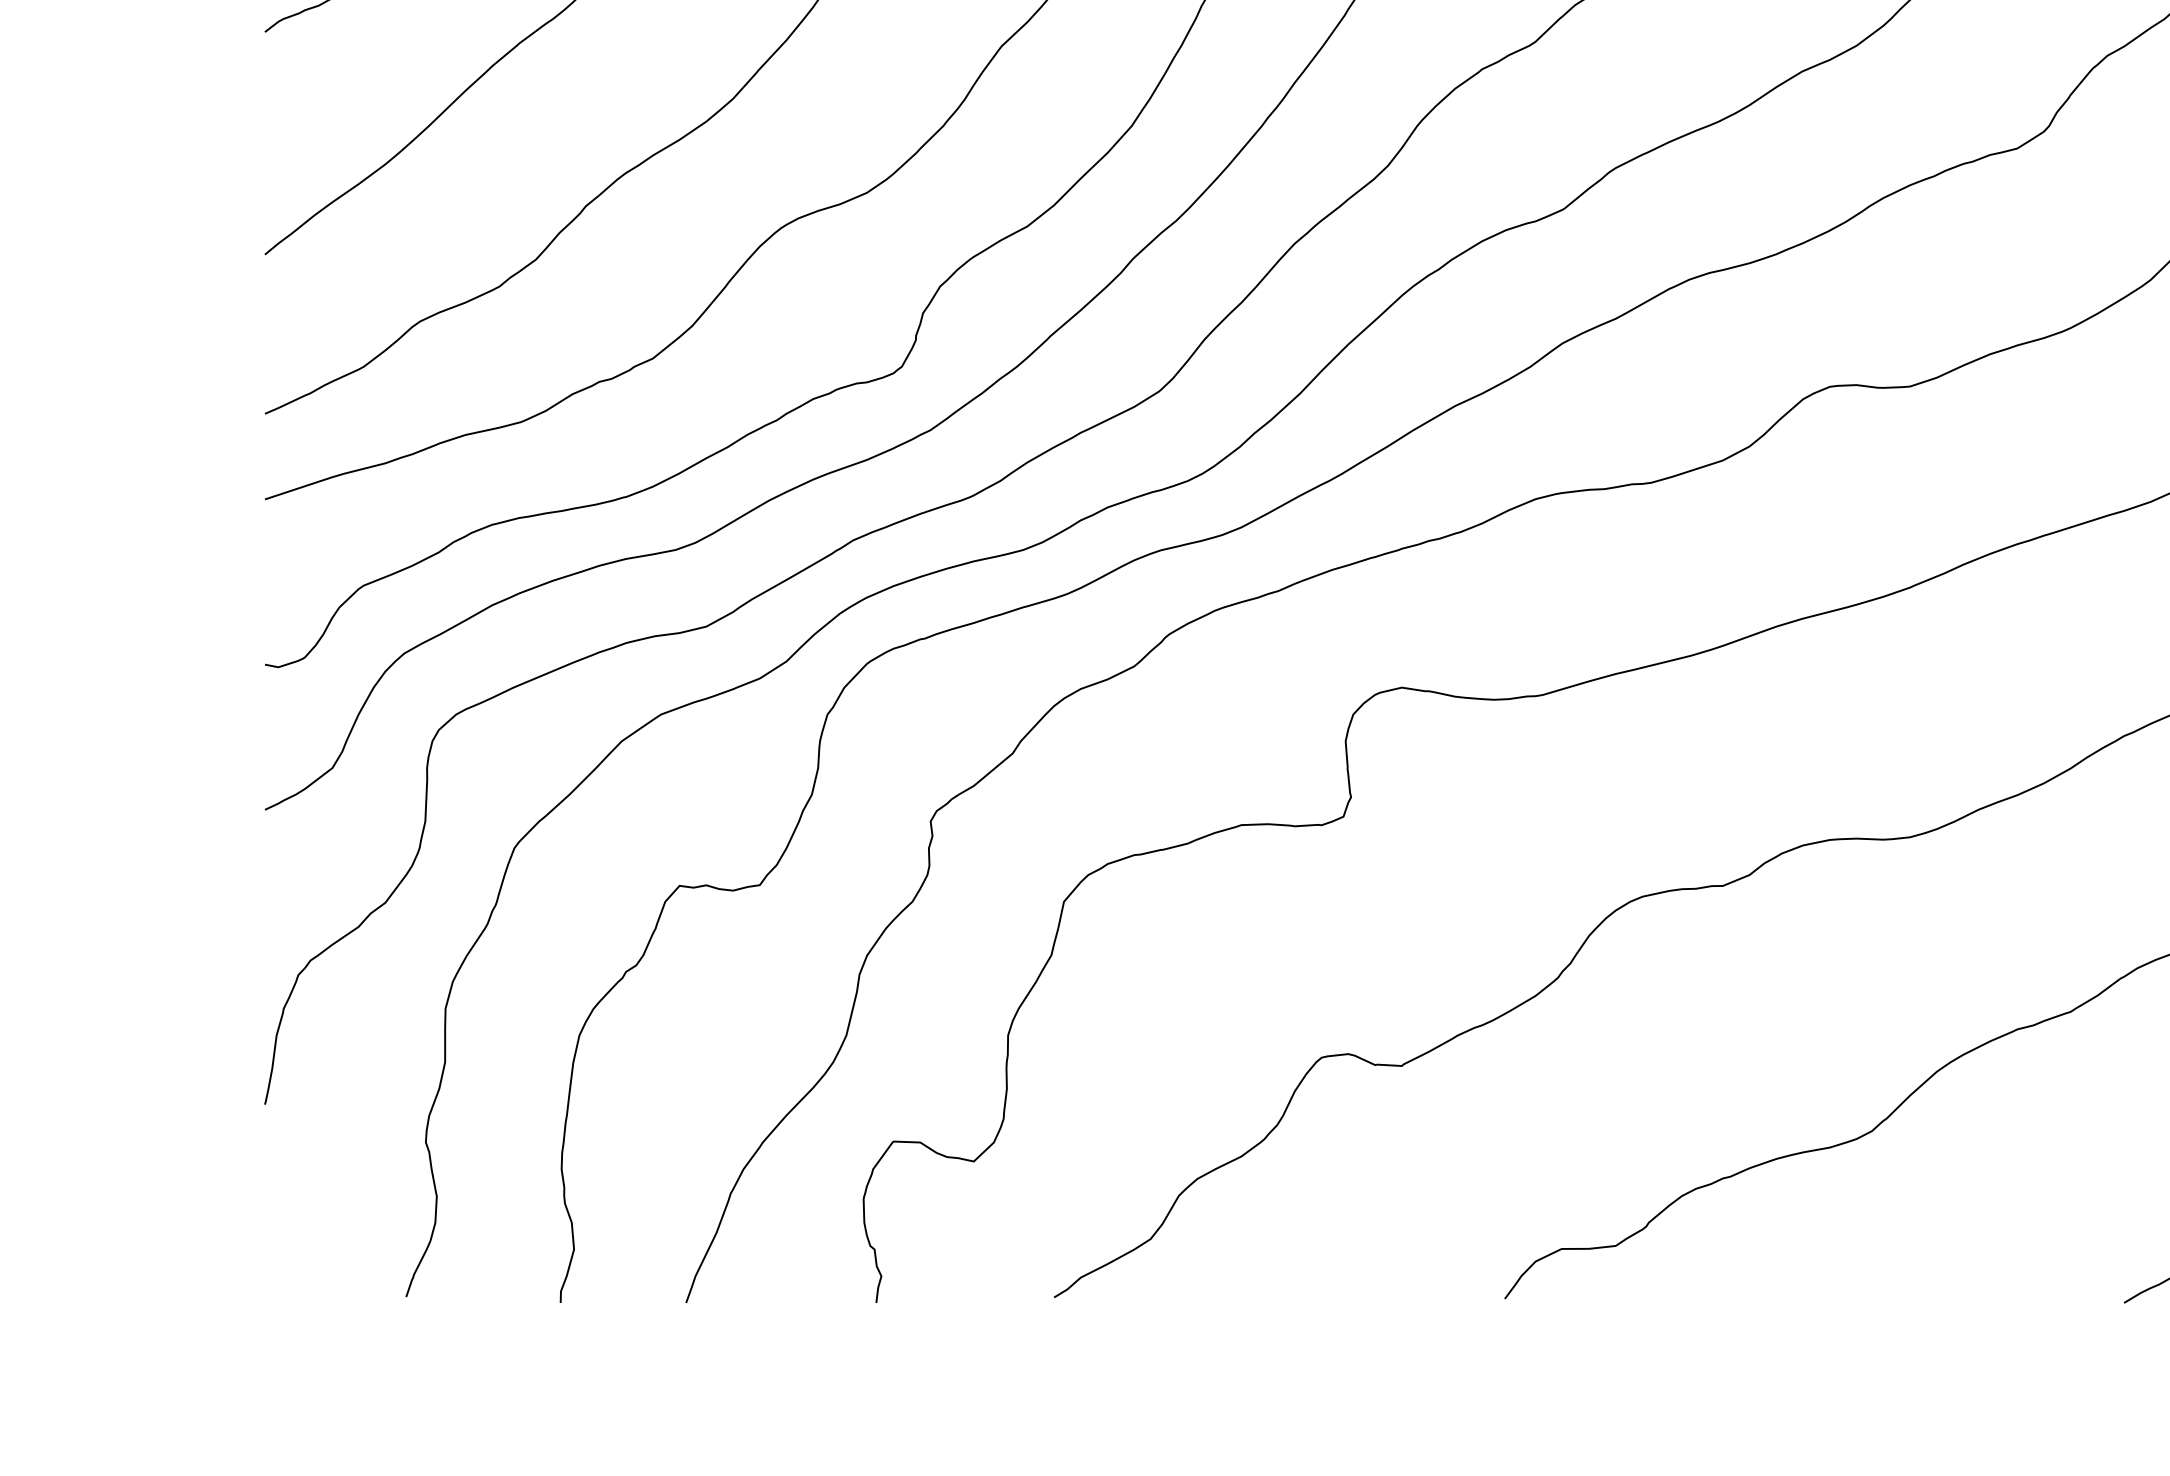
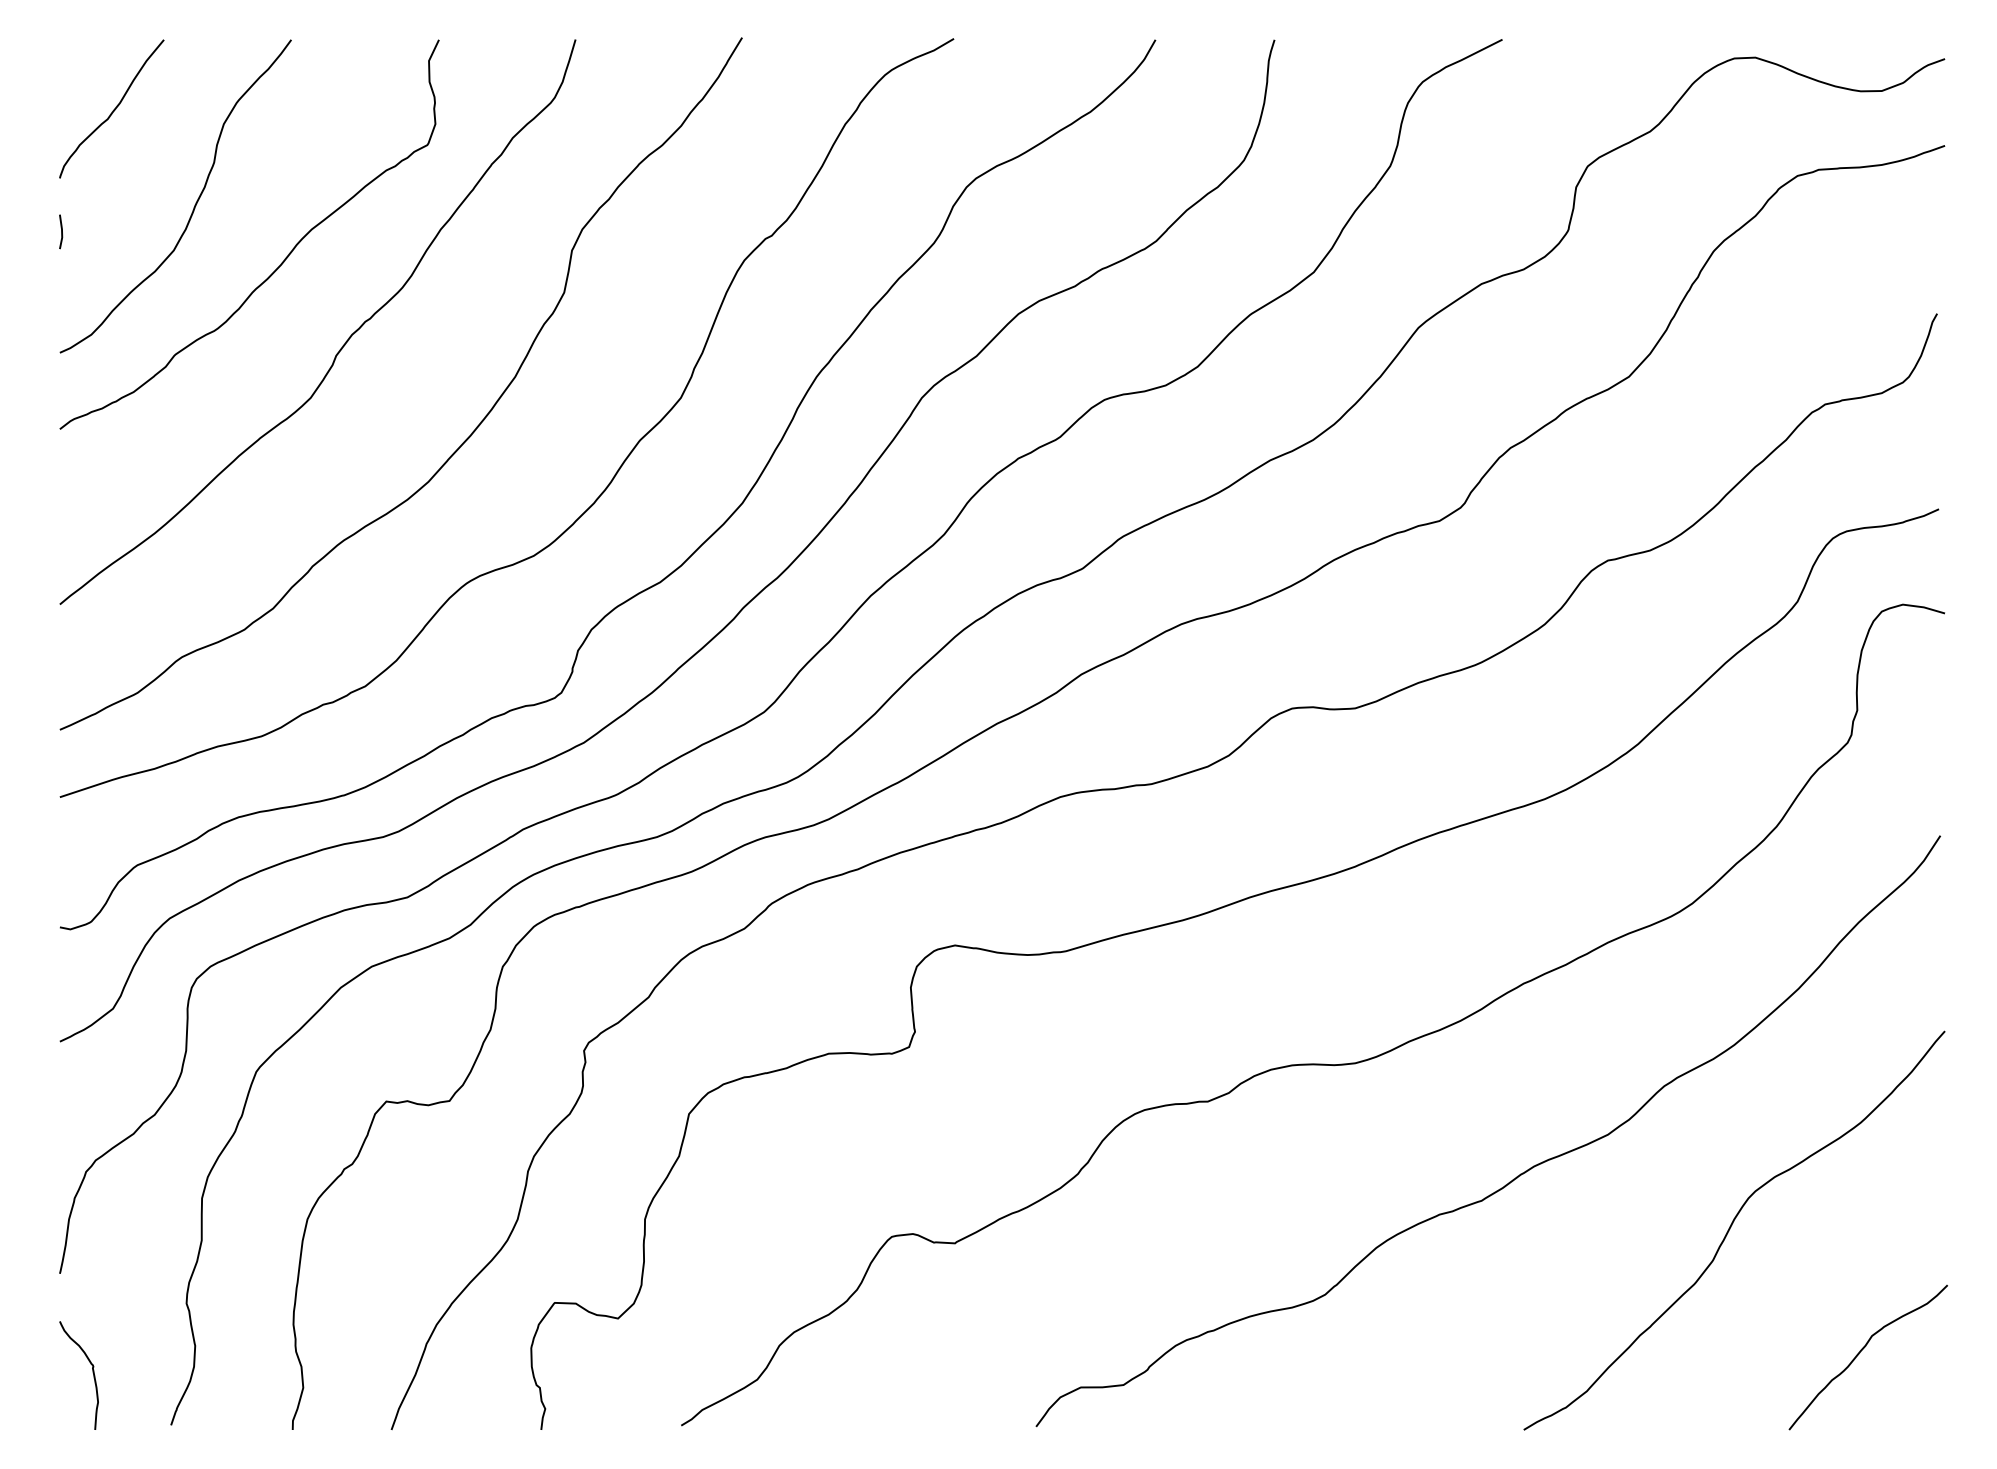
curve: (306, 1229) -> (92, 1372), added

